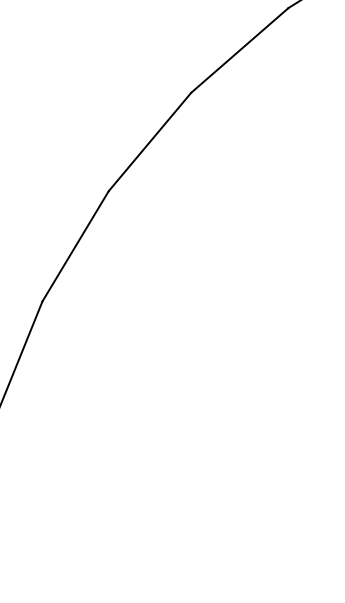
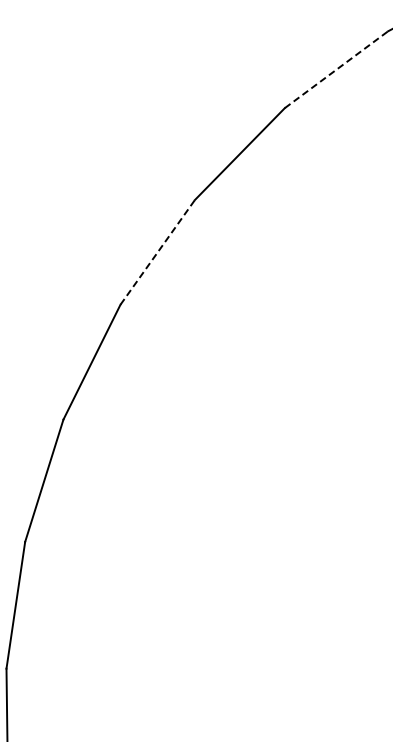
line: (239, 50) -> (336, 69), solid -> dashed
line: (76, 245) -> (158, 251), solid -> dashed

